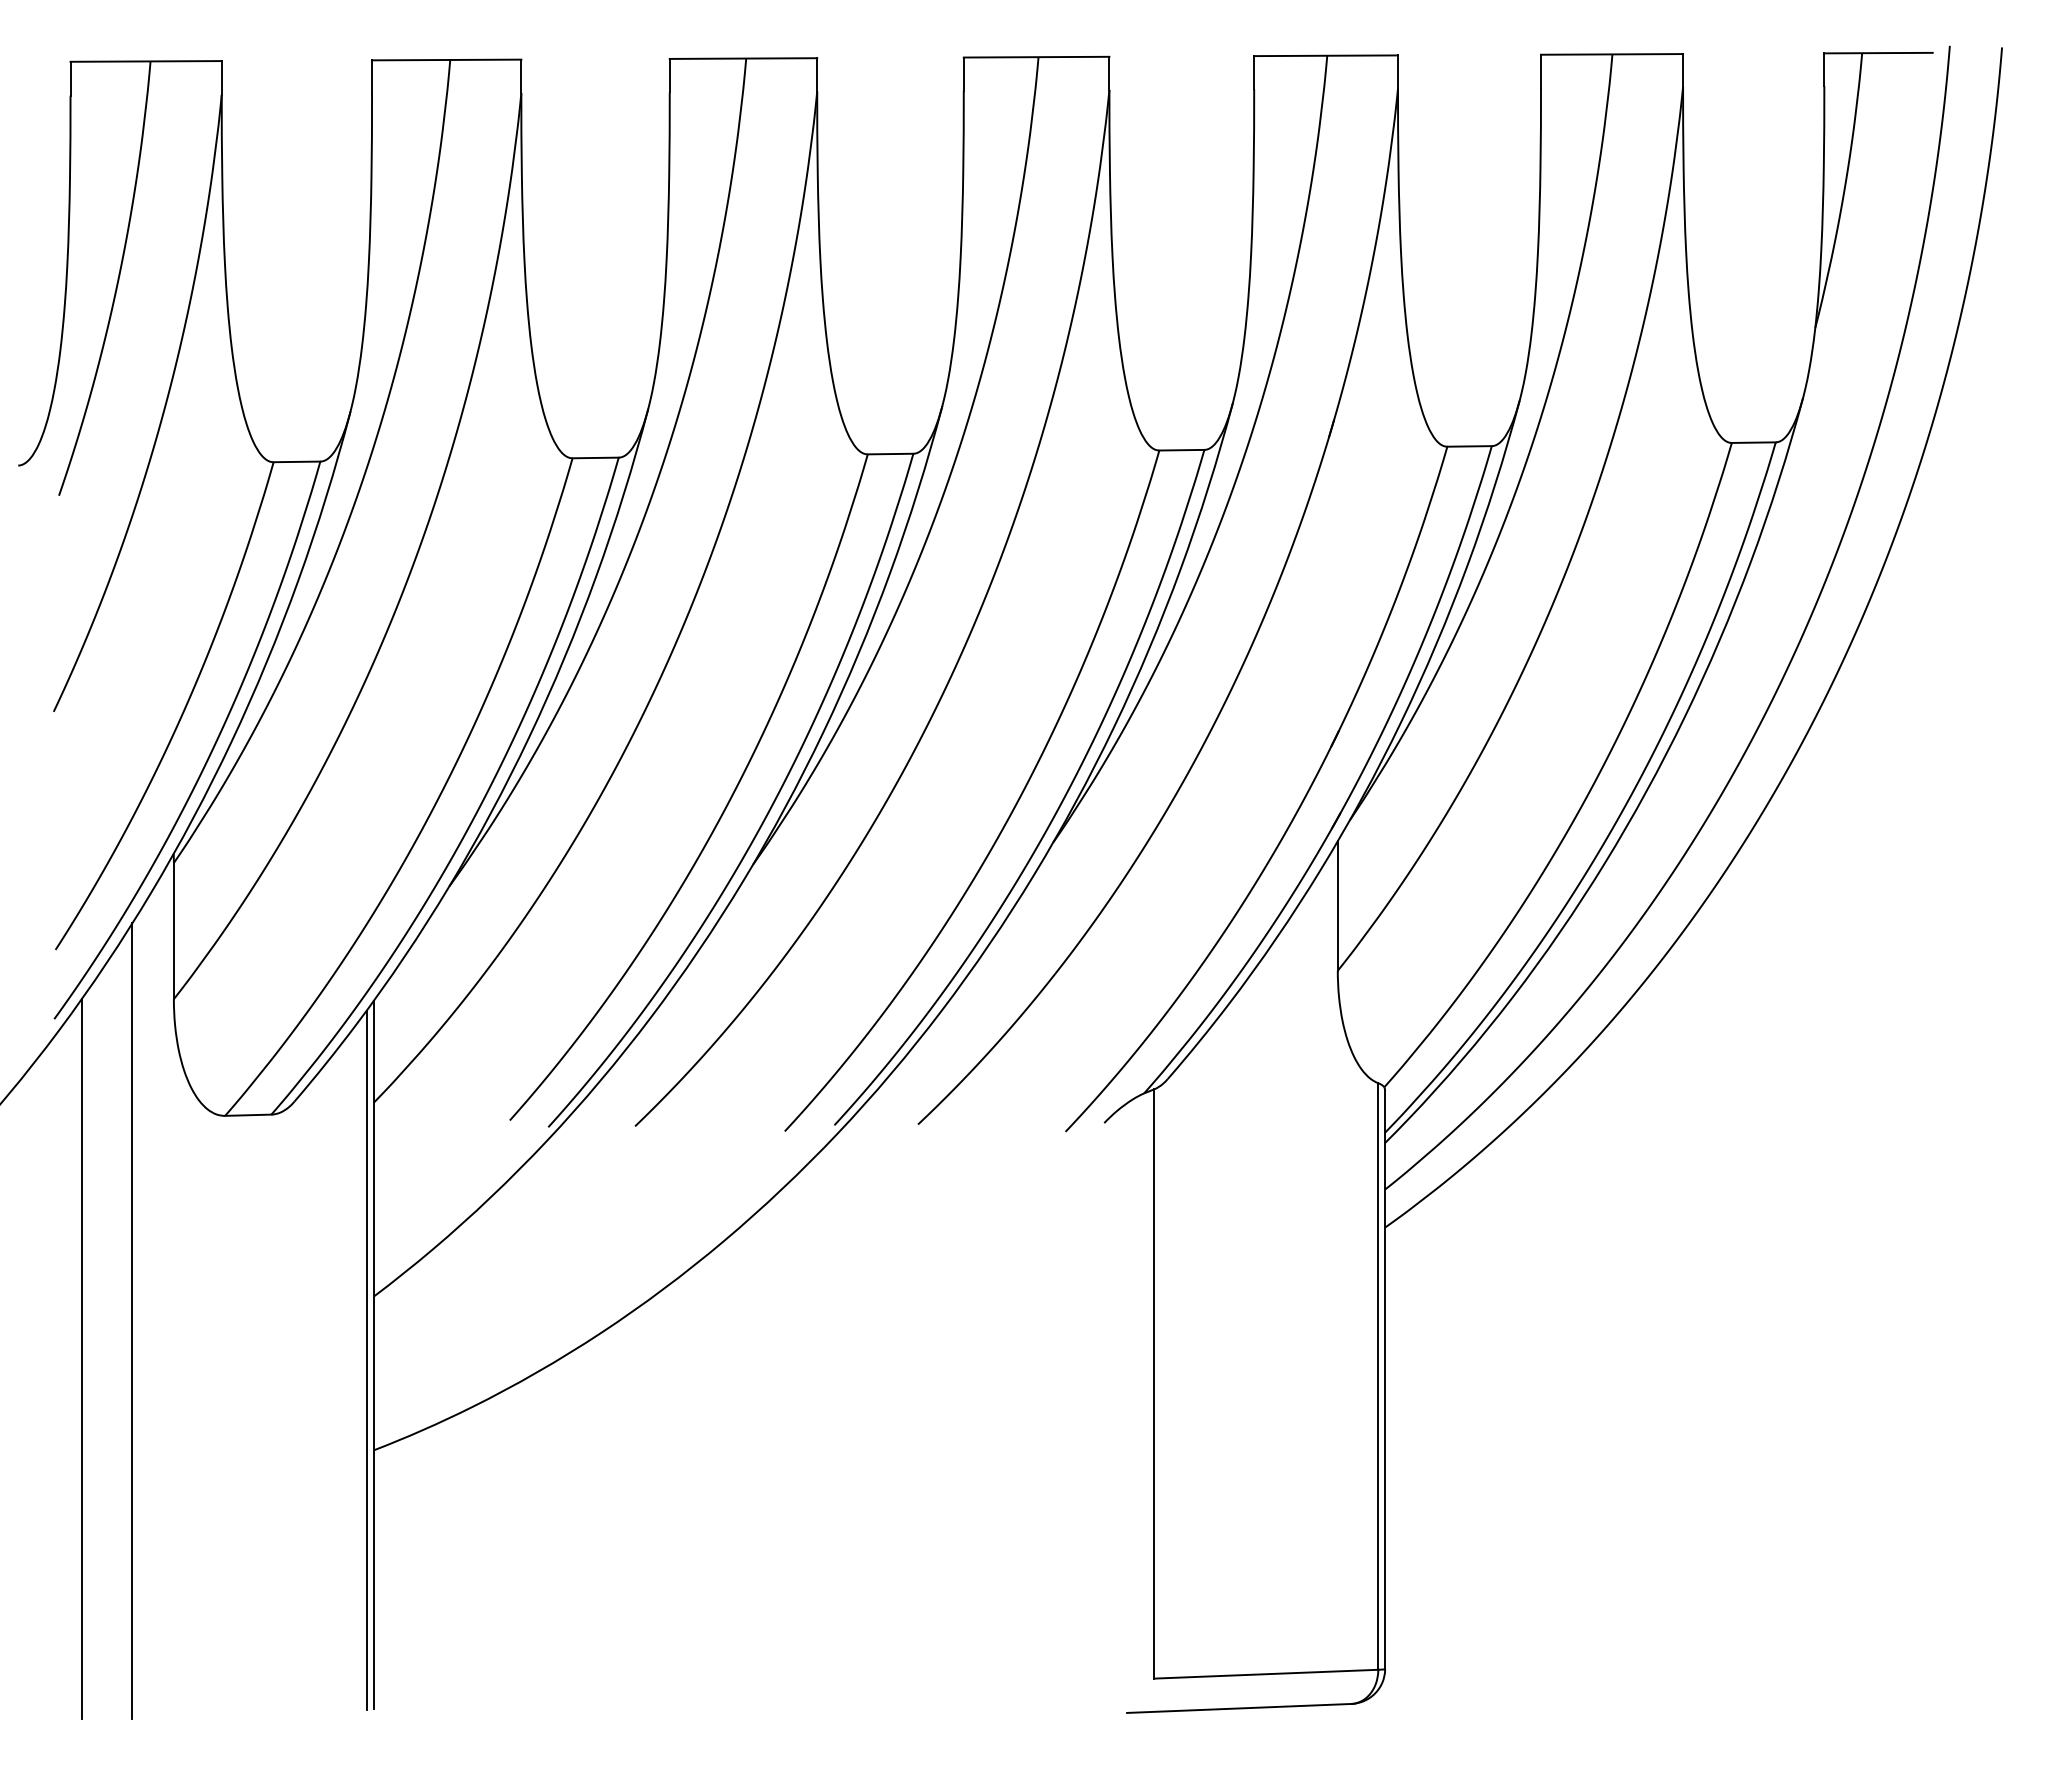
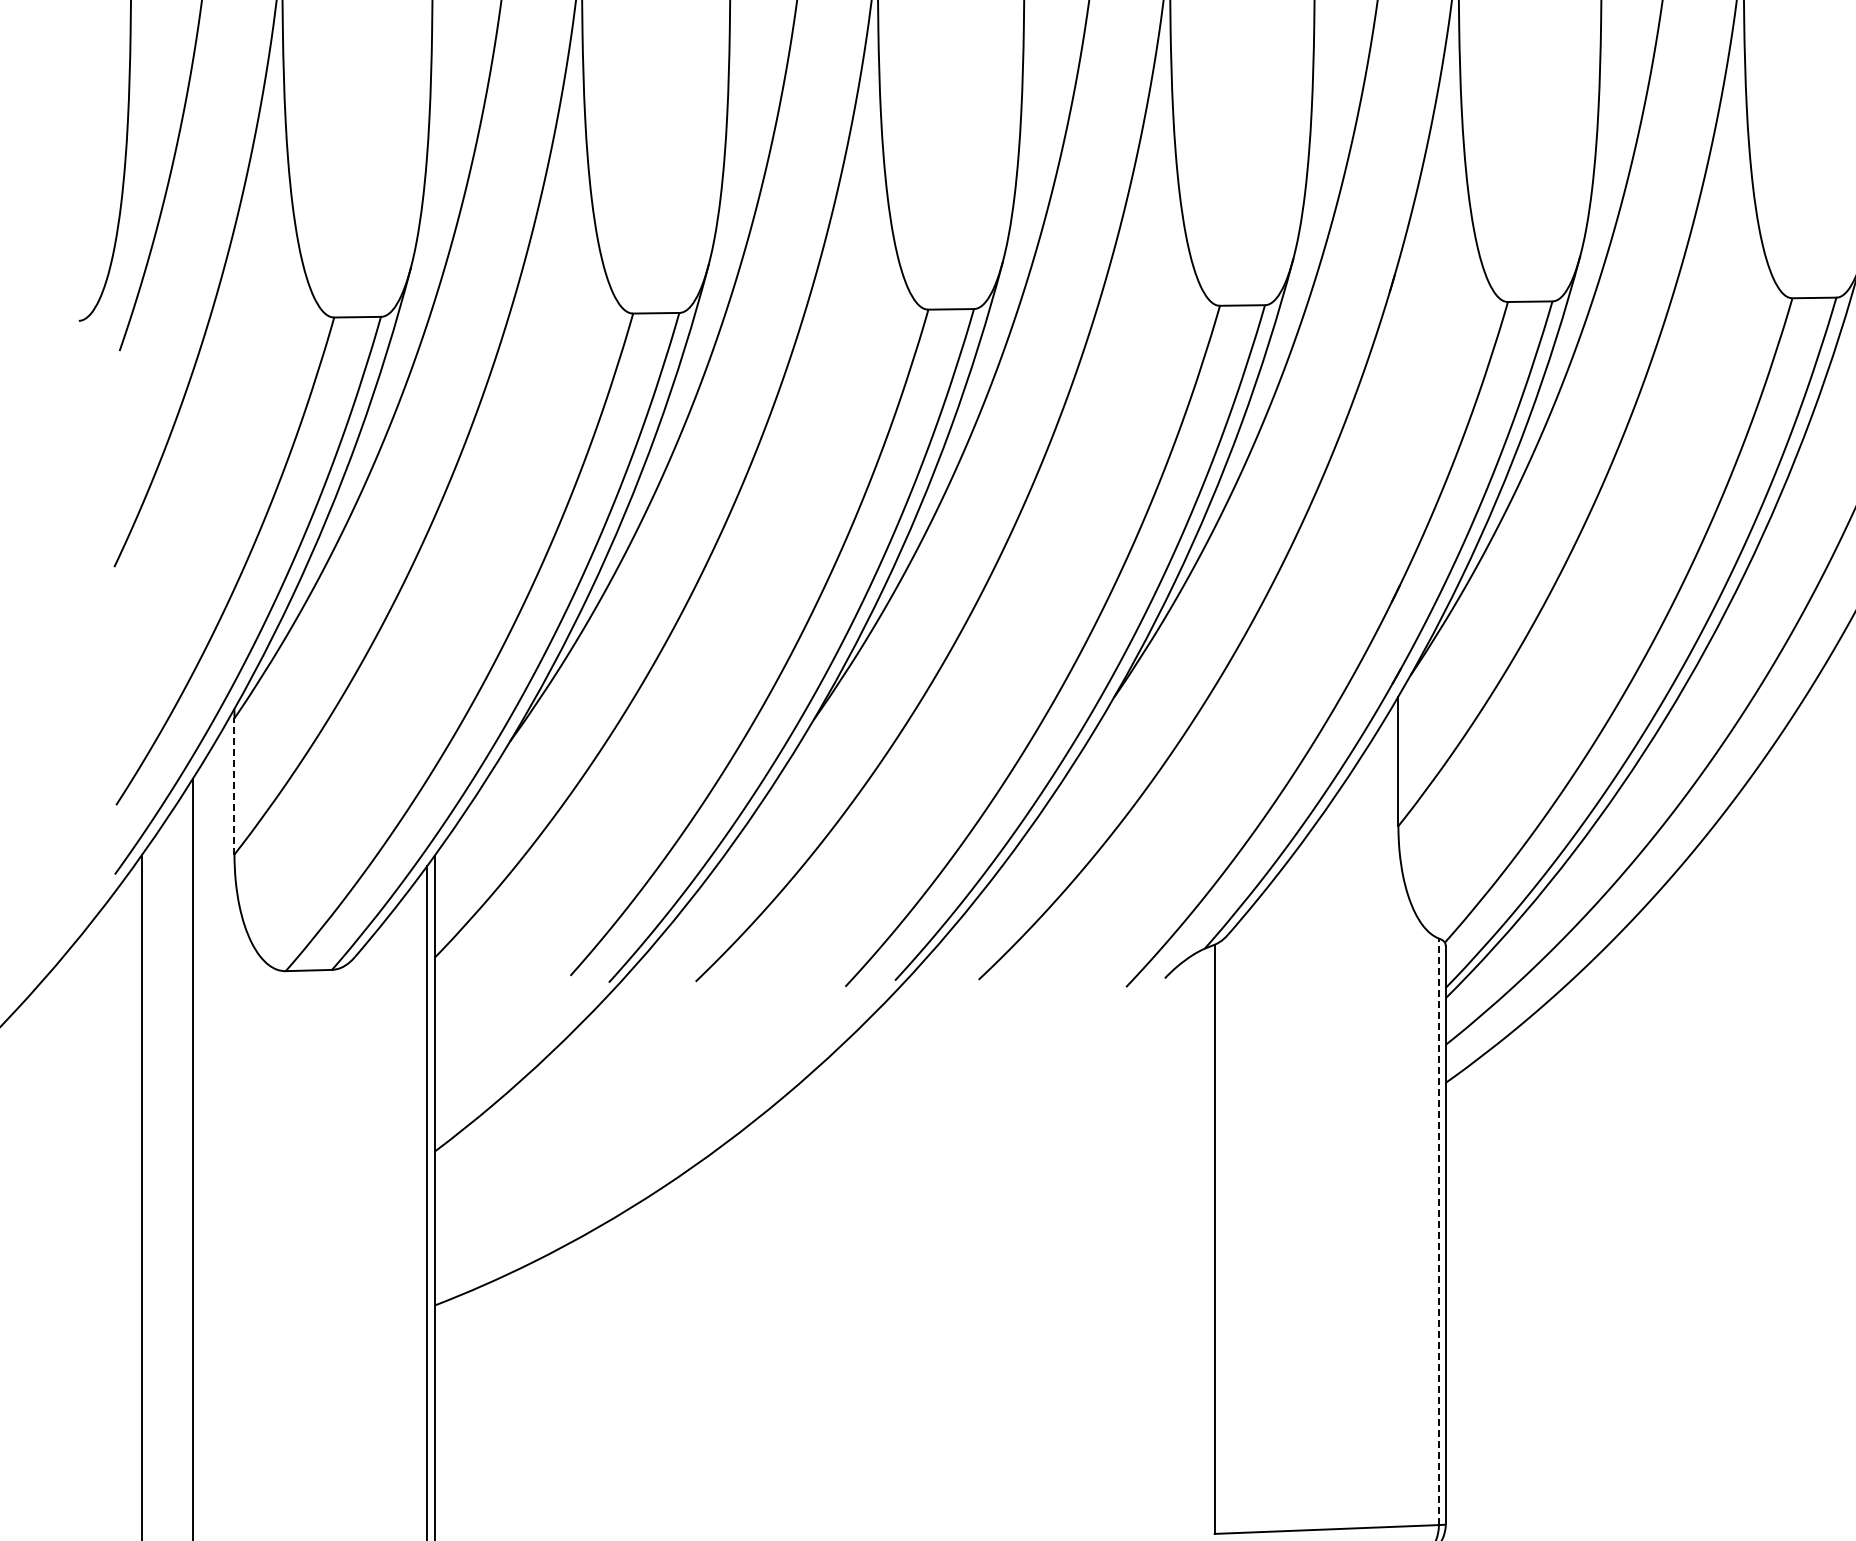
line: (173, 930) -> (234, 785), solid -> dashed
line: (1378, 1376) -> (1439, 1231), solid -> dashed

